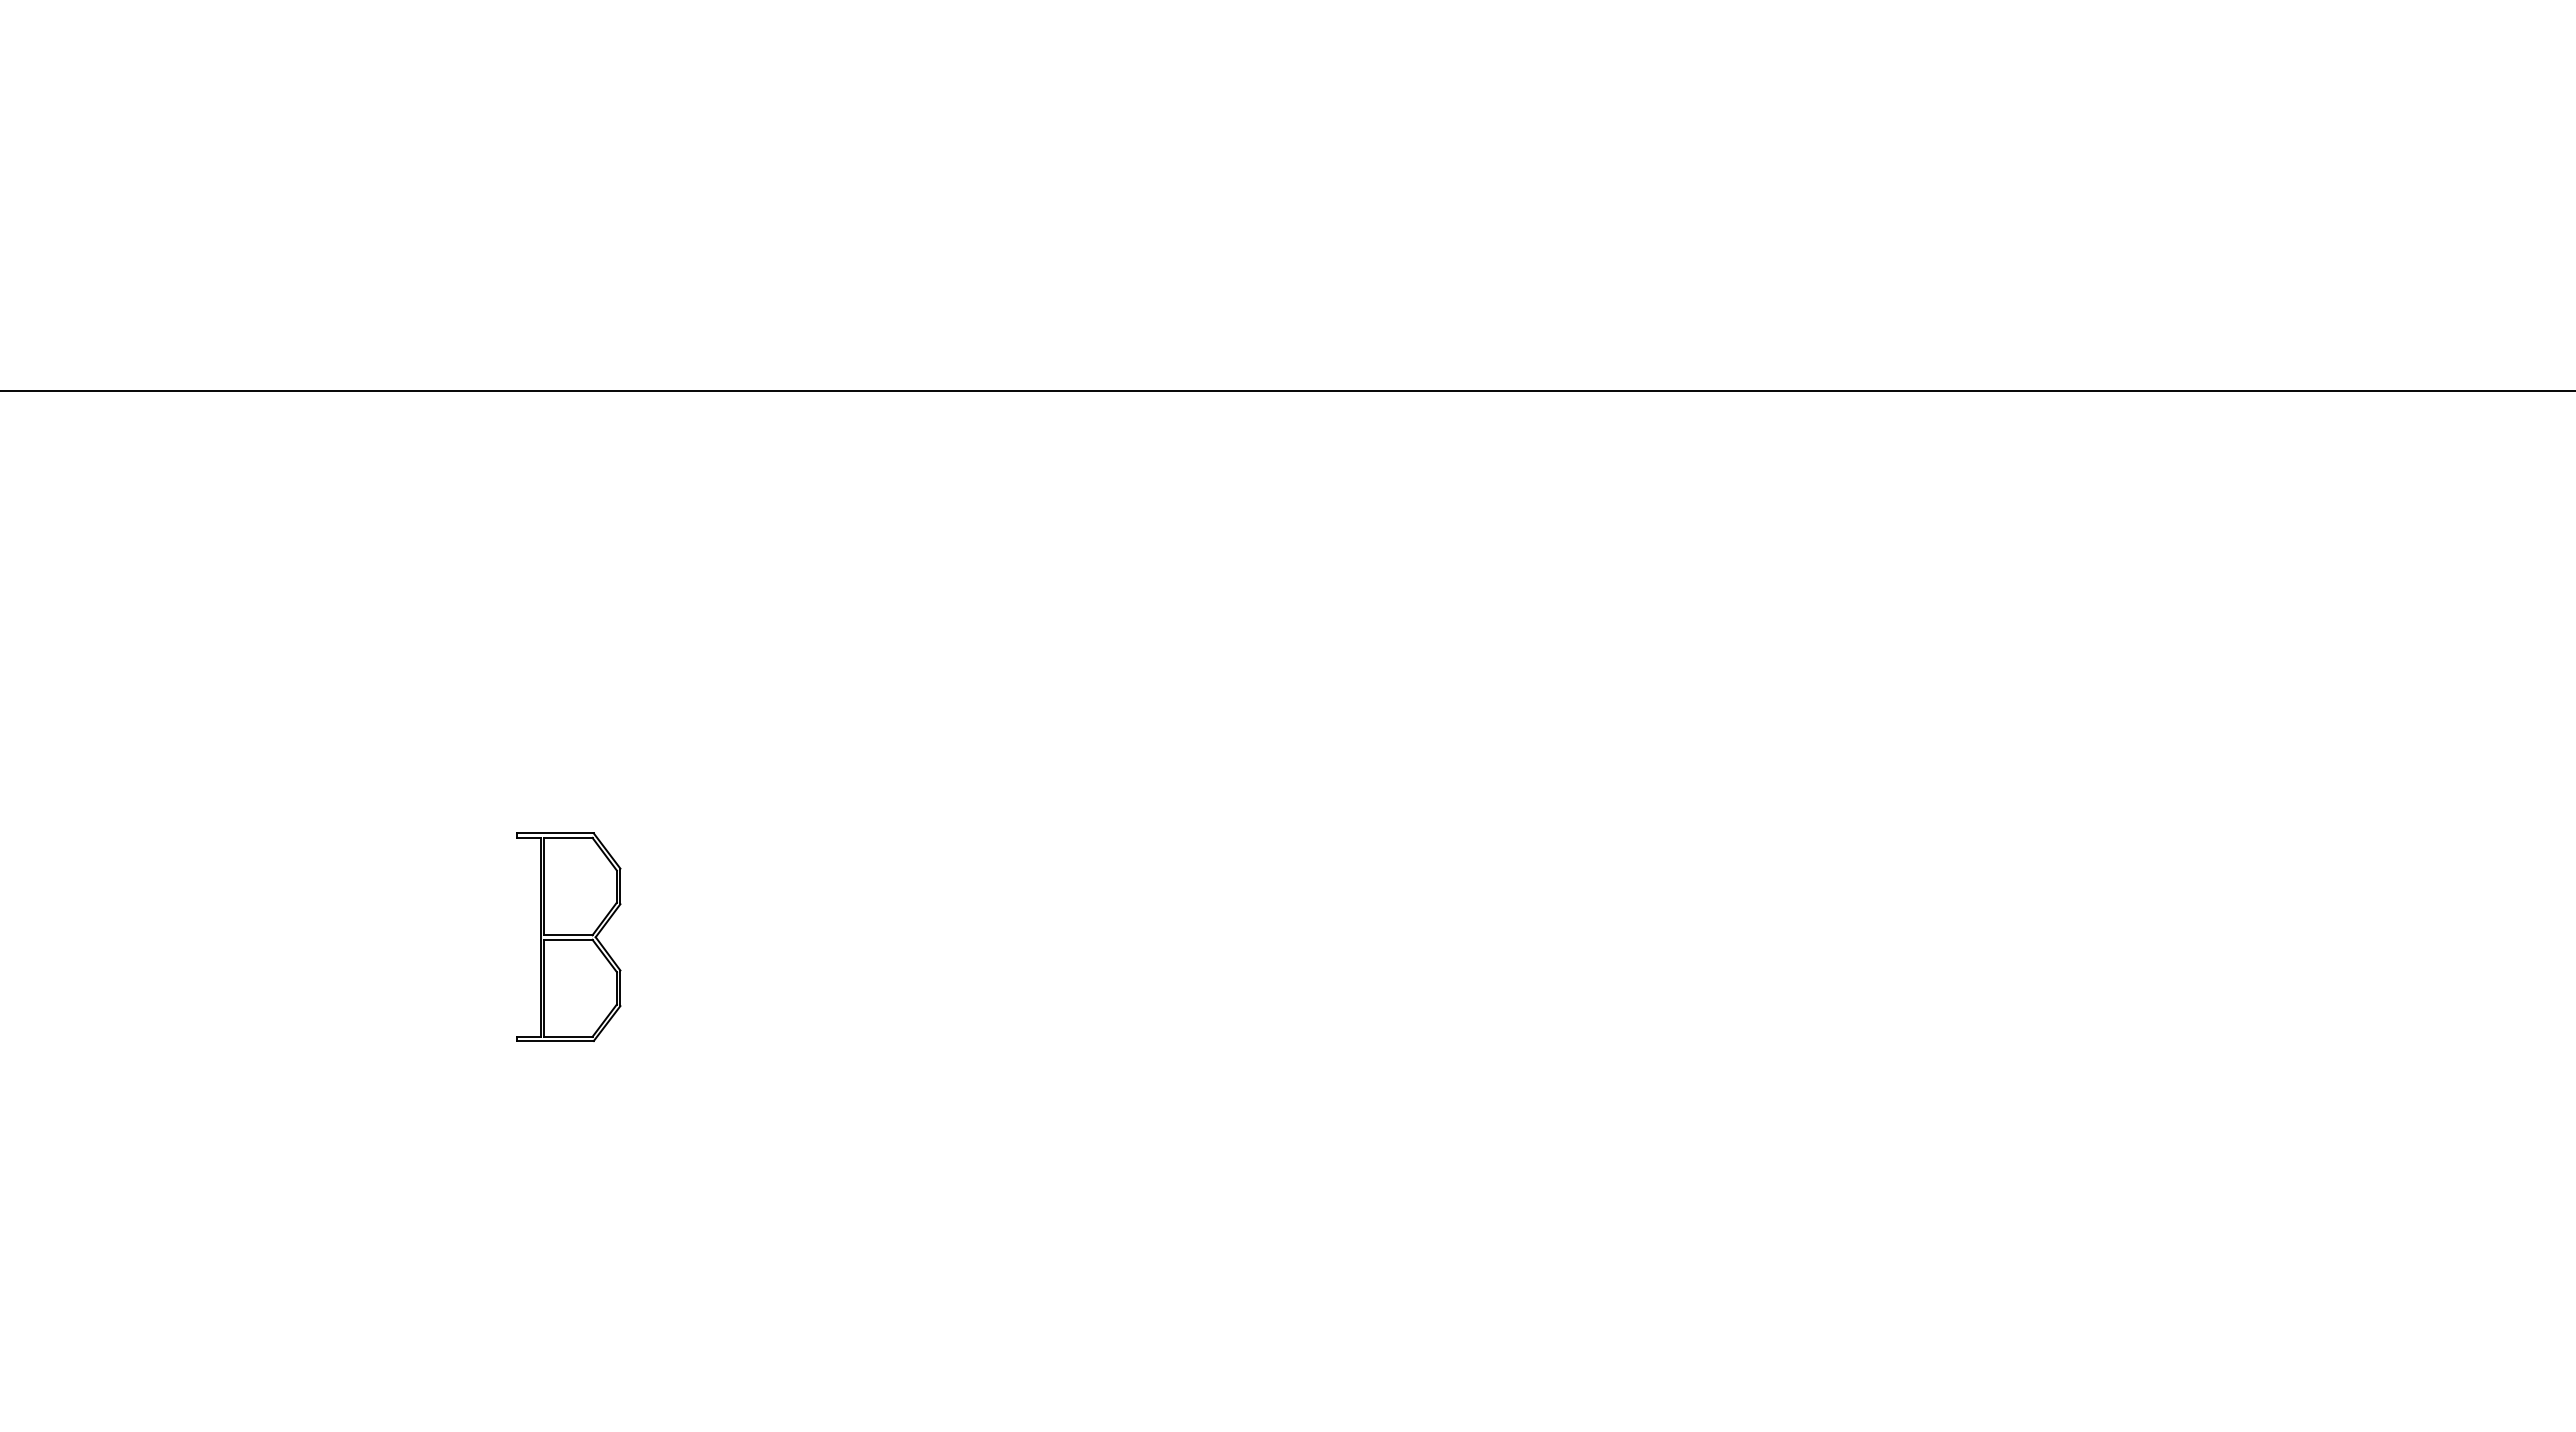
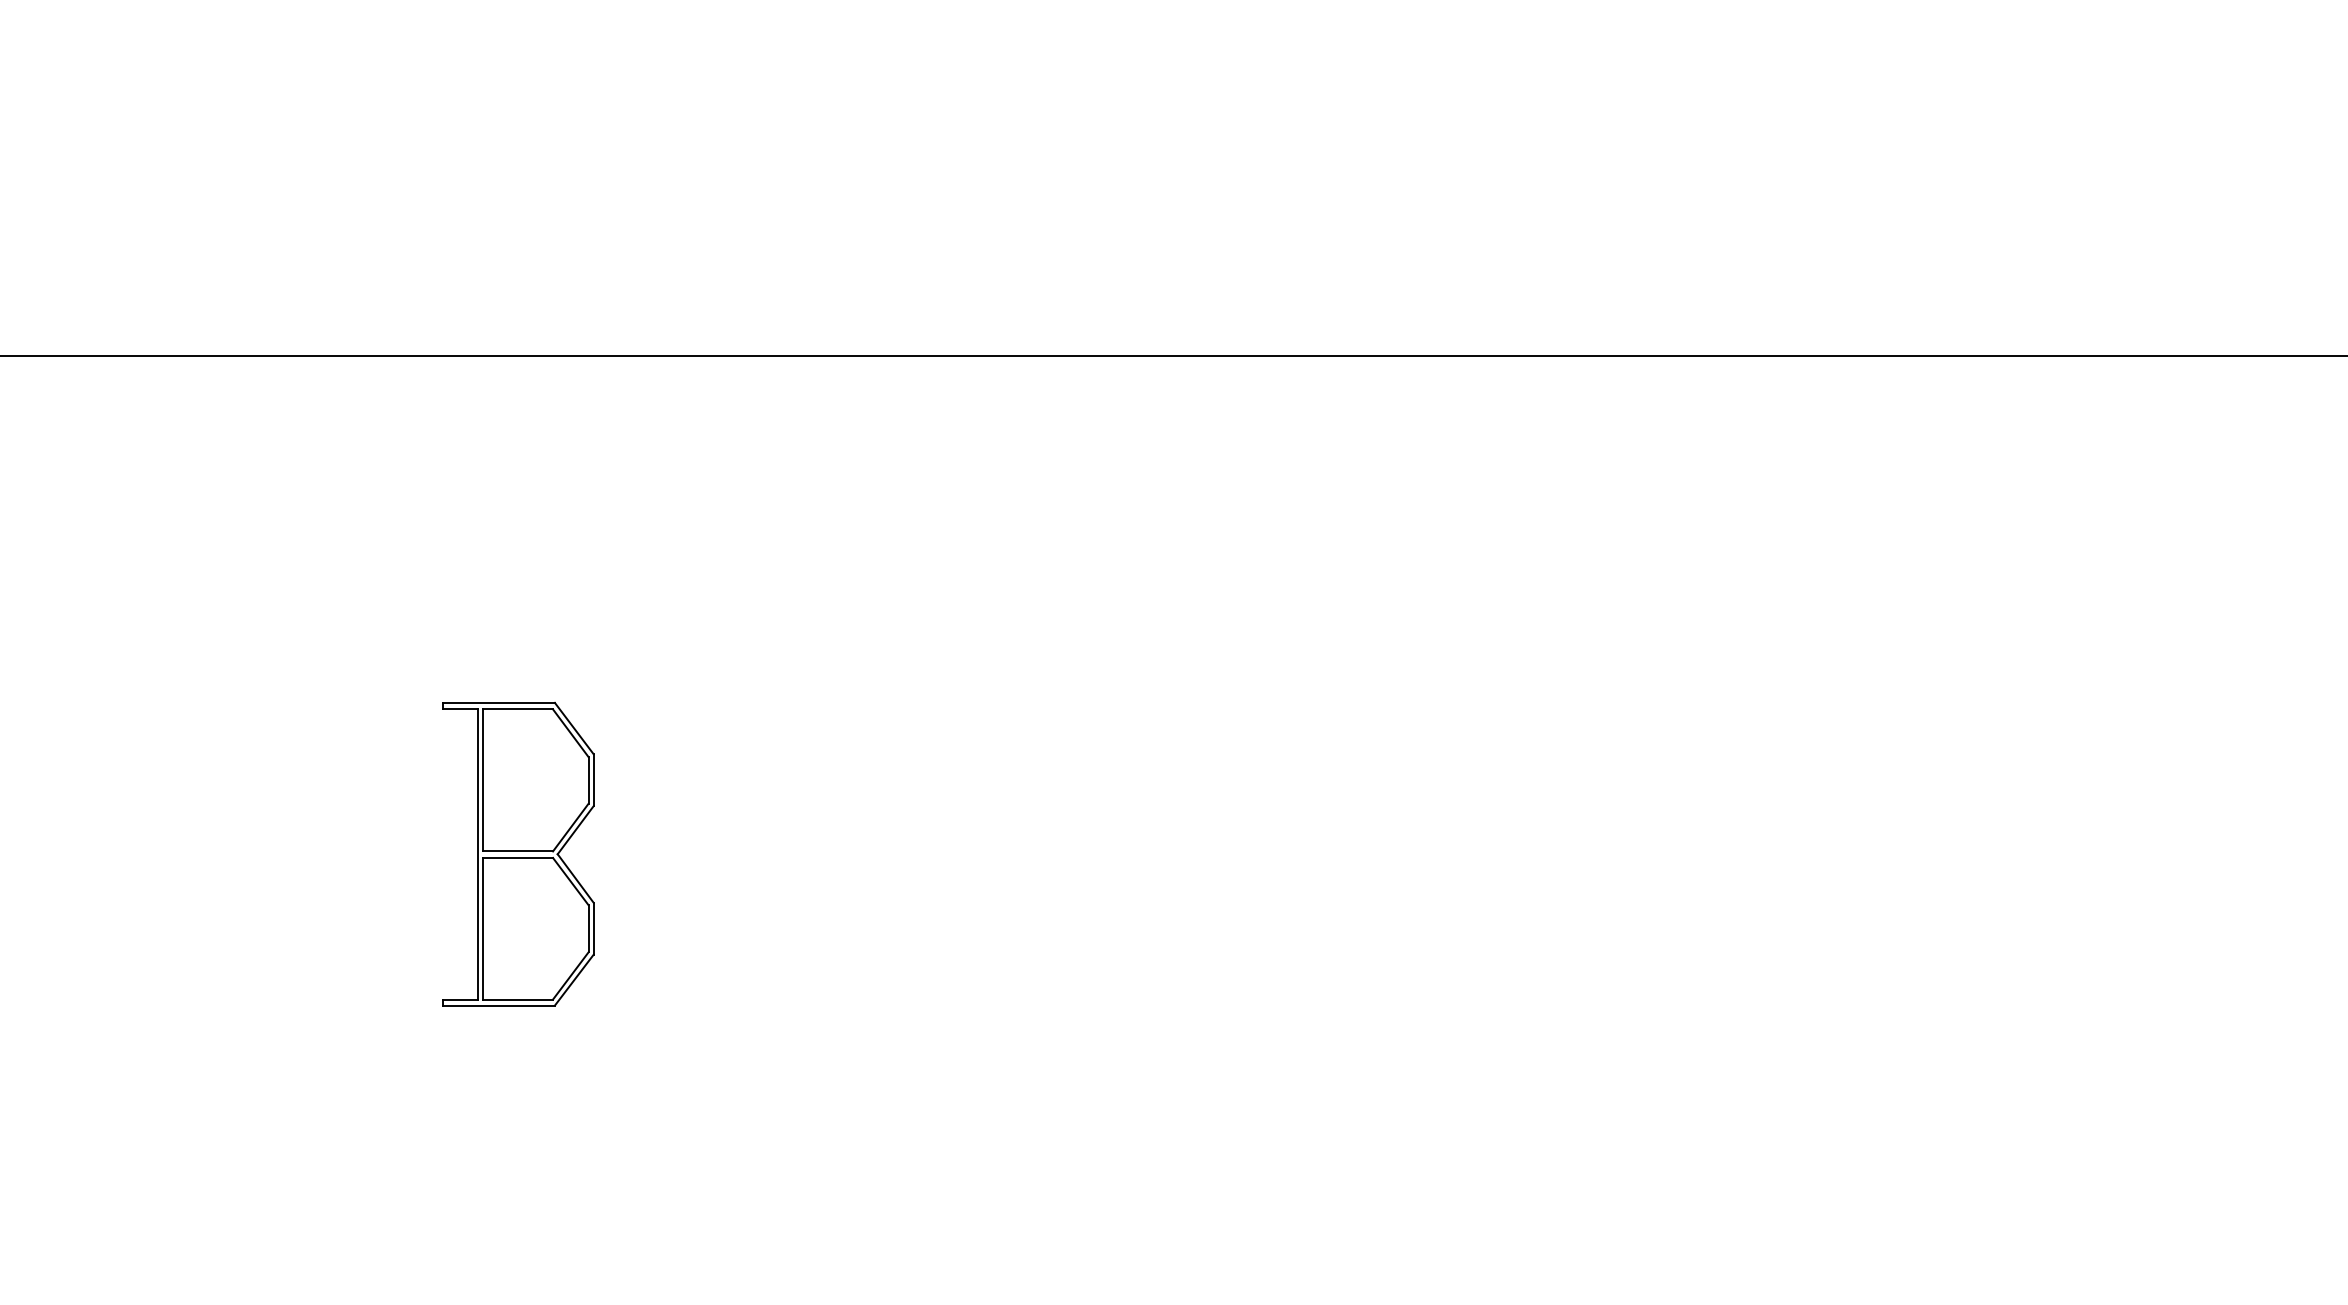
part: (568, 936) -> (518, 853), size x1.6

